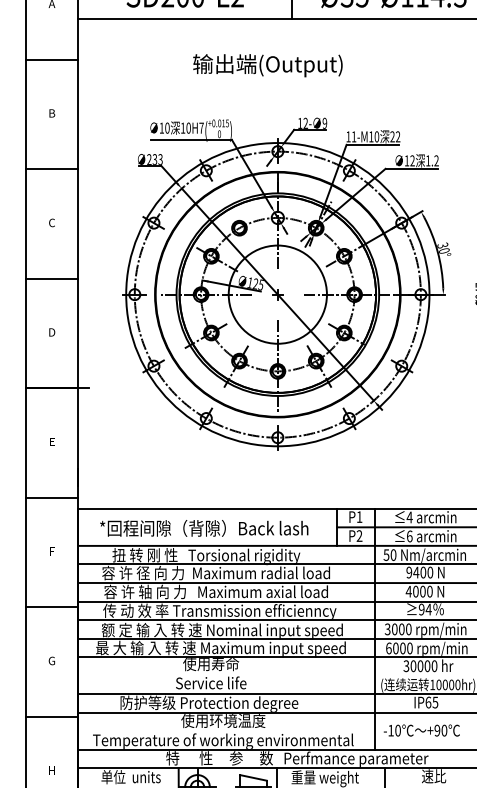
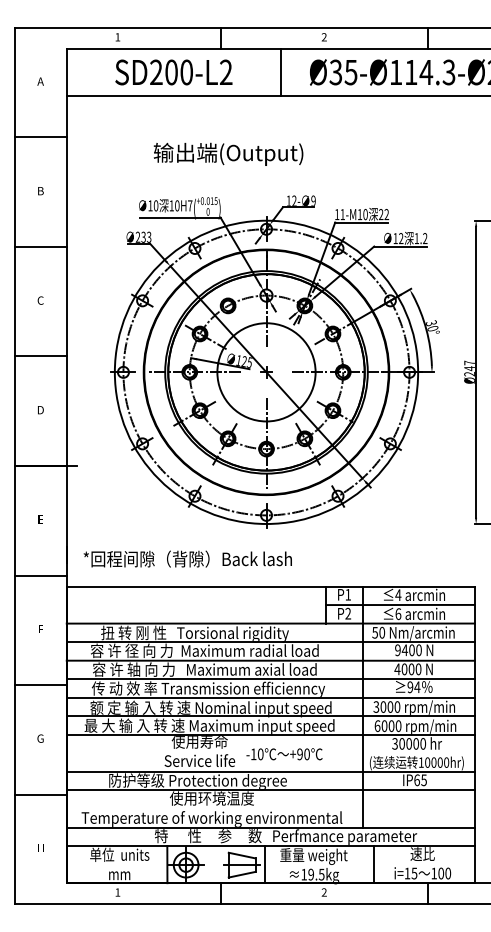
text: (267, 64) -> (228, 153), moved
text: (203, 527) -> (187, 558), moved
text: (421, 730) -> (284, 754), moved

